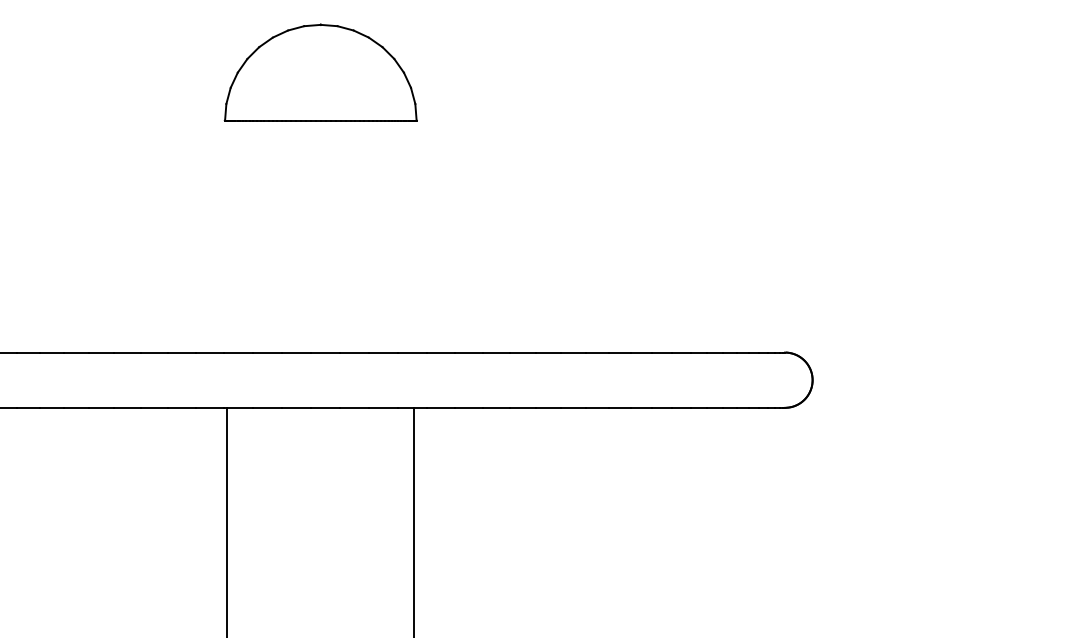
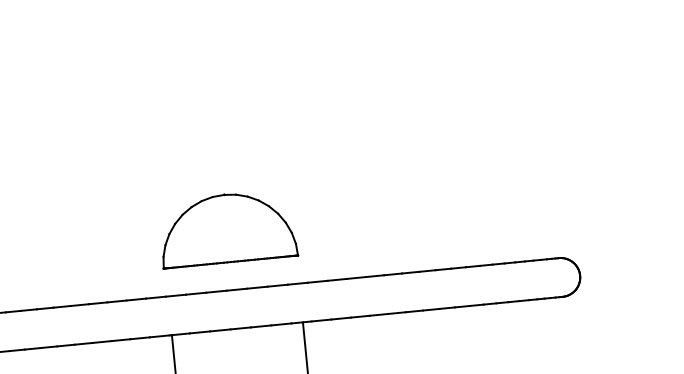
part: (320, 72) -> (227, 228), moved

